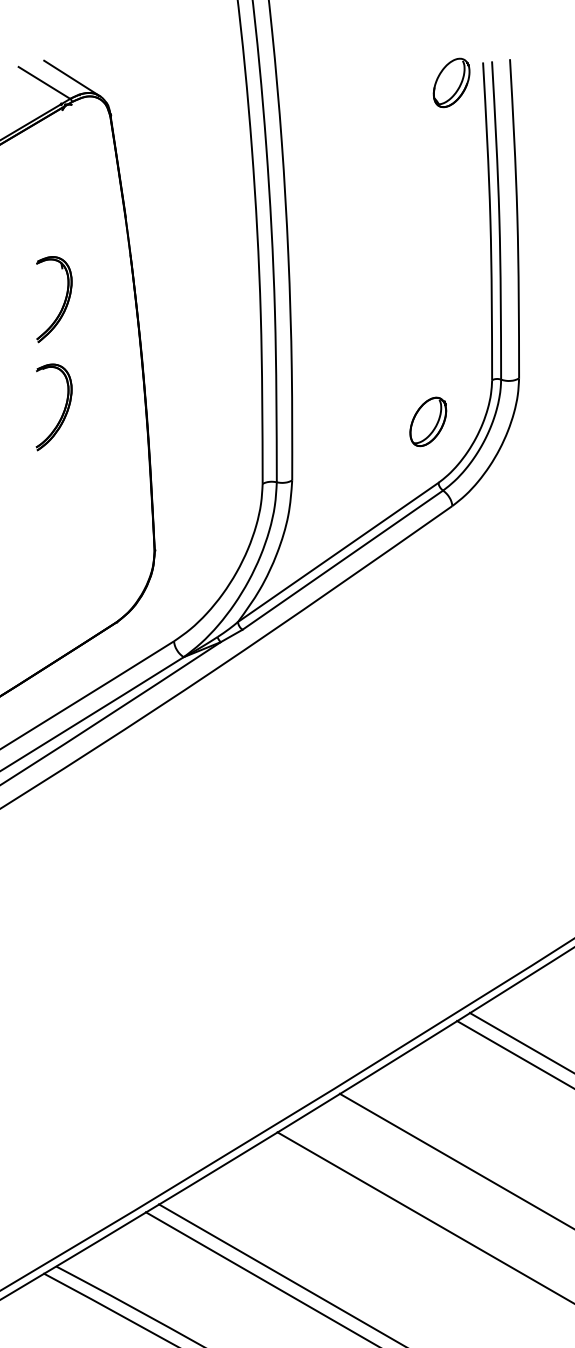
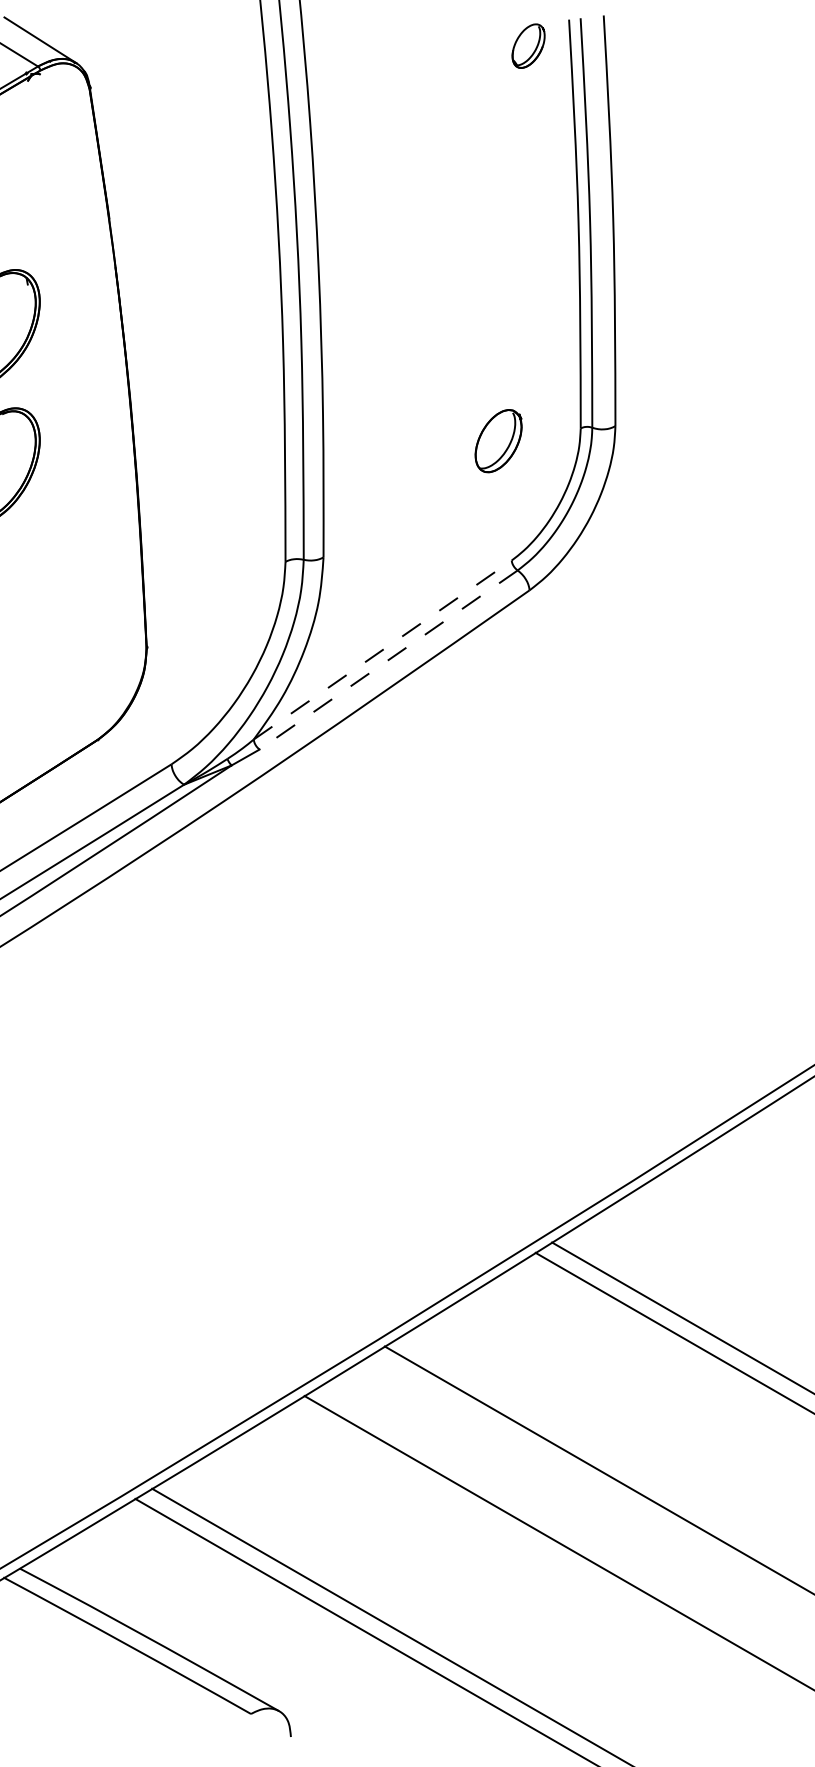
part: (451, 83) -> (528, 46), size x0.7
part: (428, 422) -> (498, 441), moved
line: (338, 552) -> (382, 650), solid -> dashed
line: (342, 560) -> (388, 660), solid -> dashed

